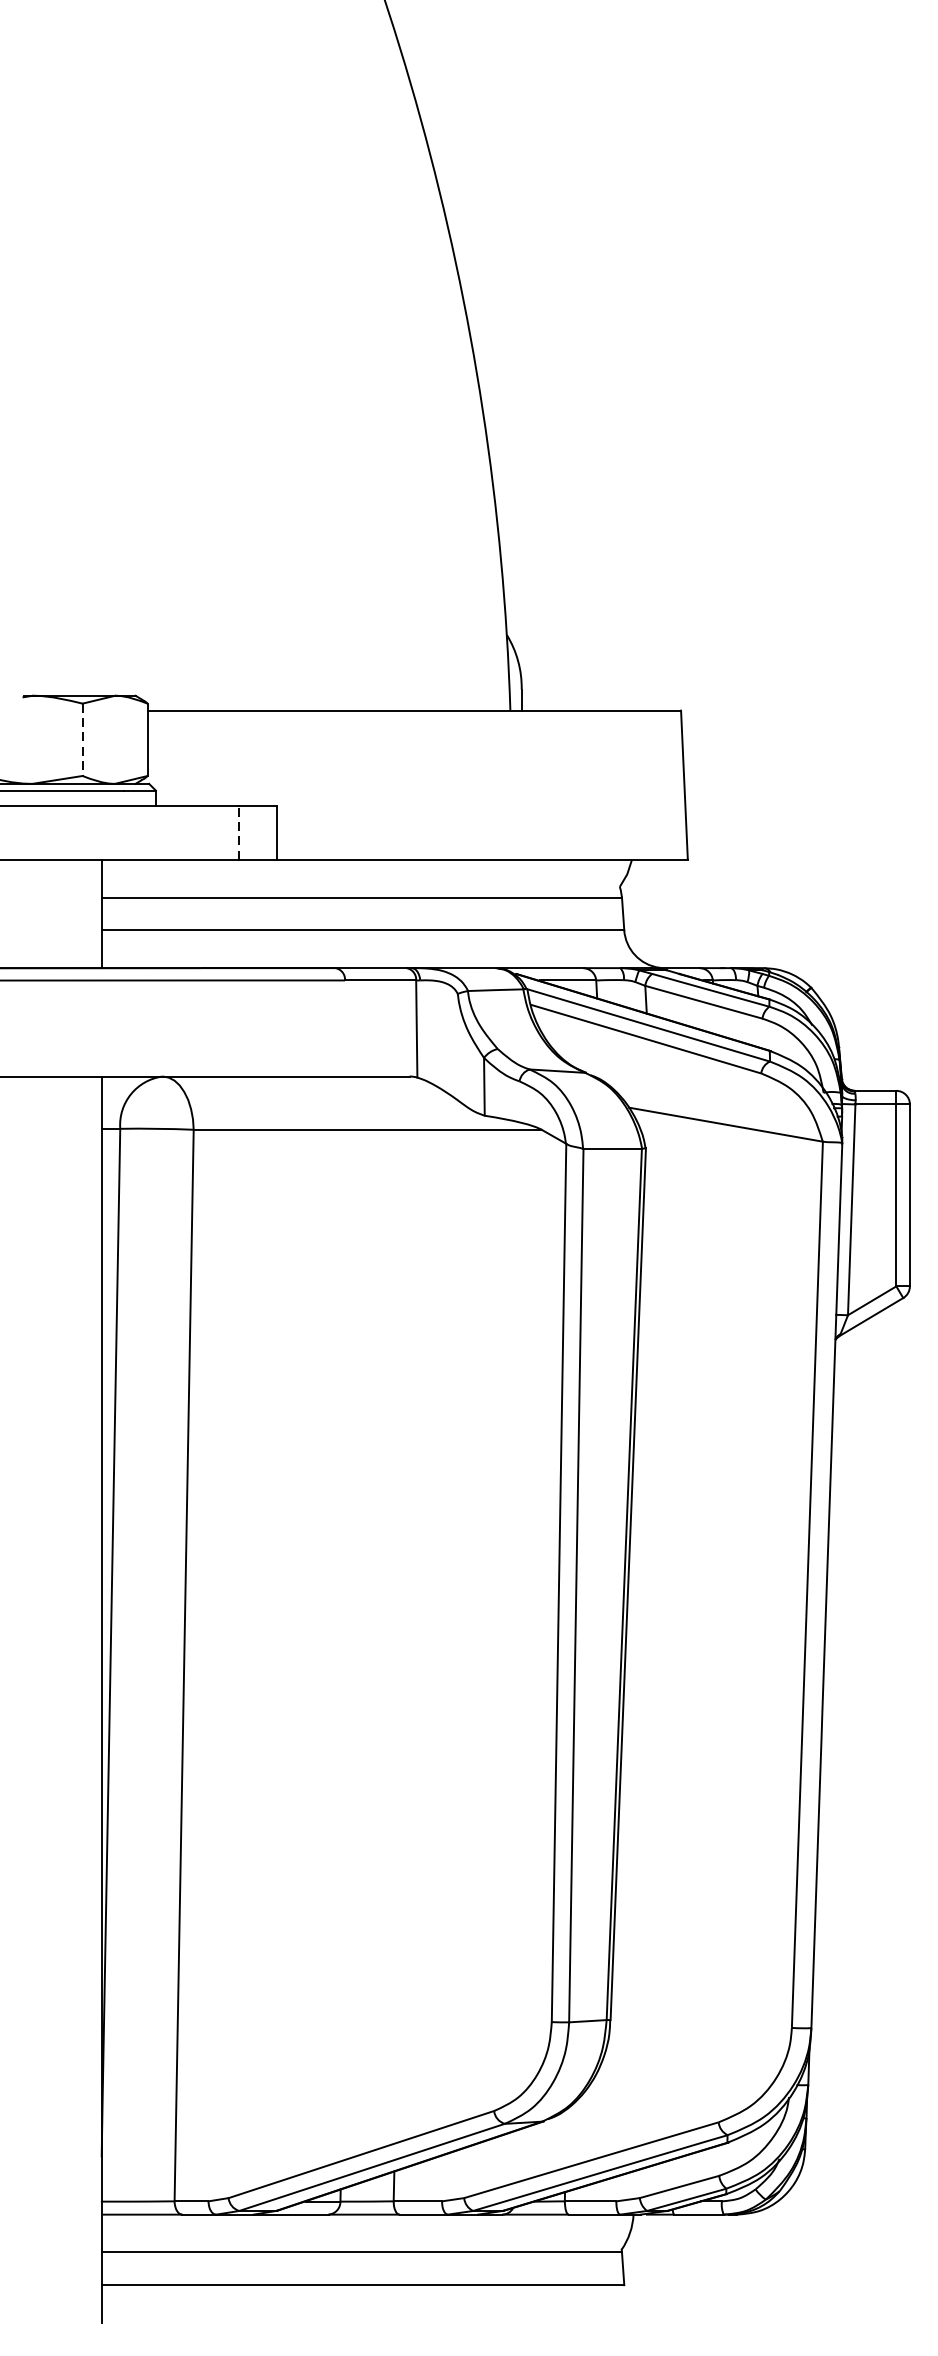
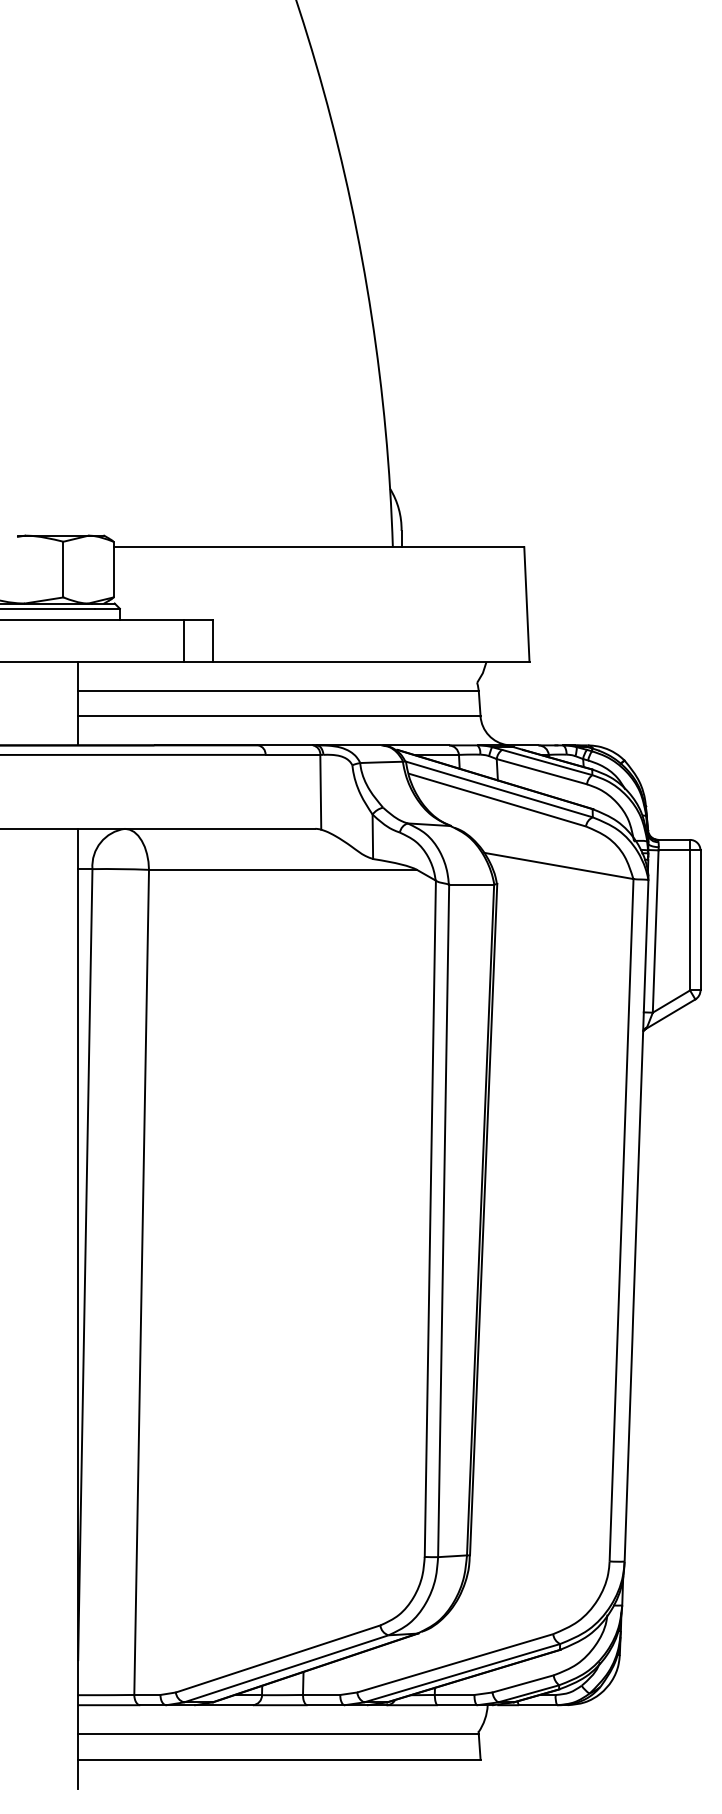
line: (82, 739) -> (63, 569), dashed -> solid
line: (238, 833) -> (183, 641), dashed -> solid

